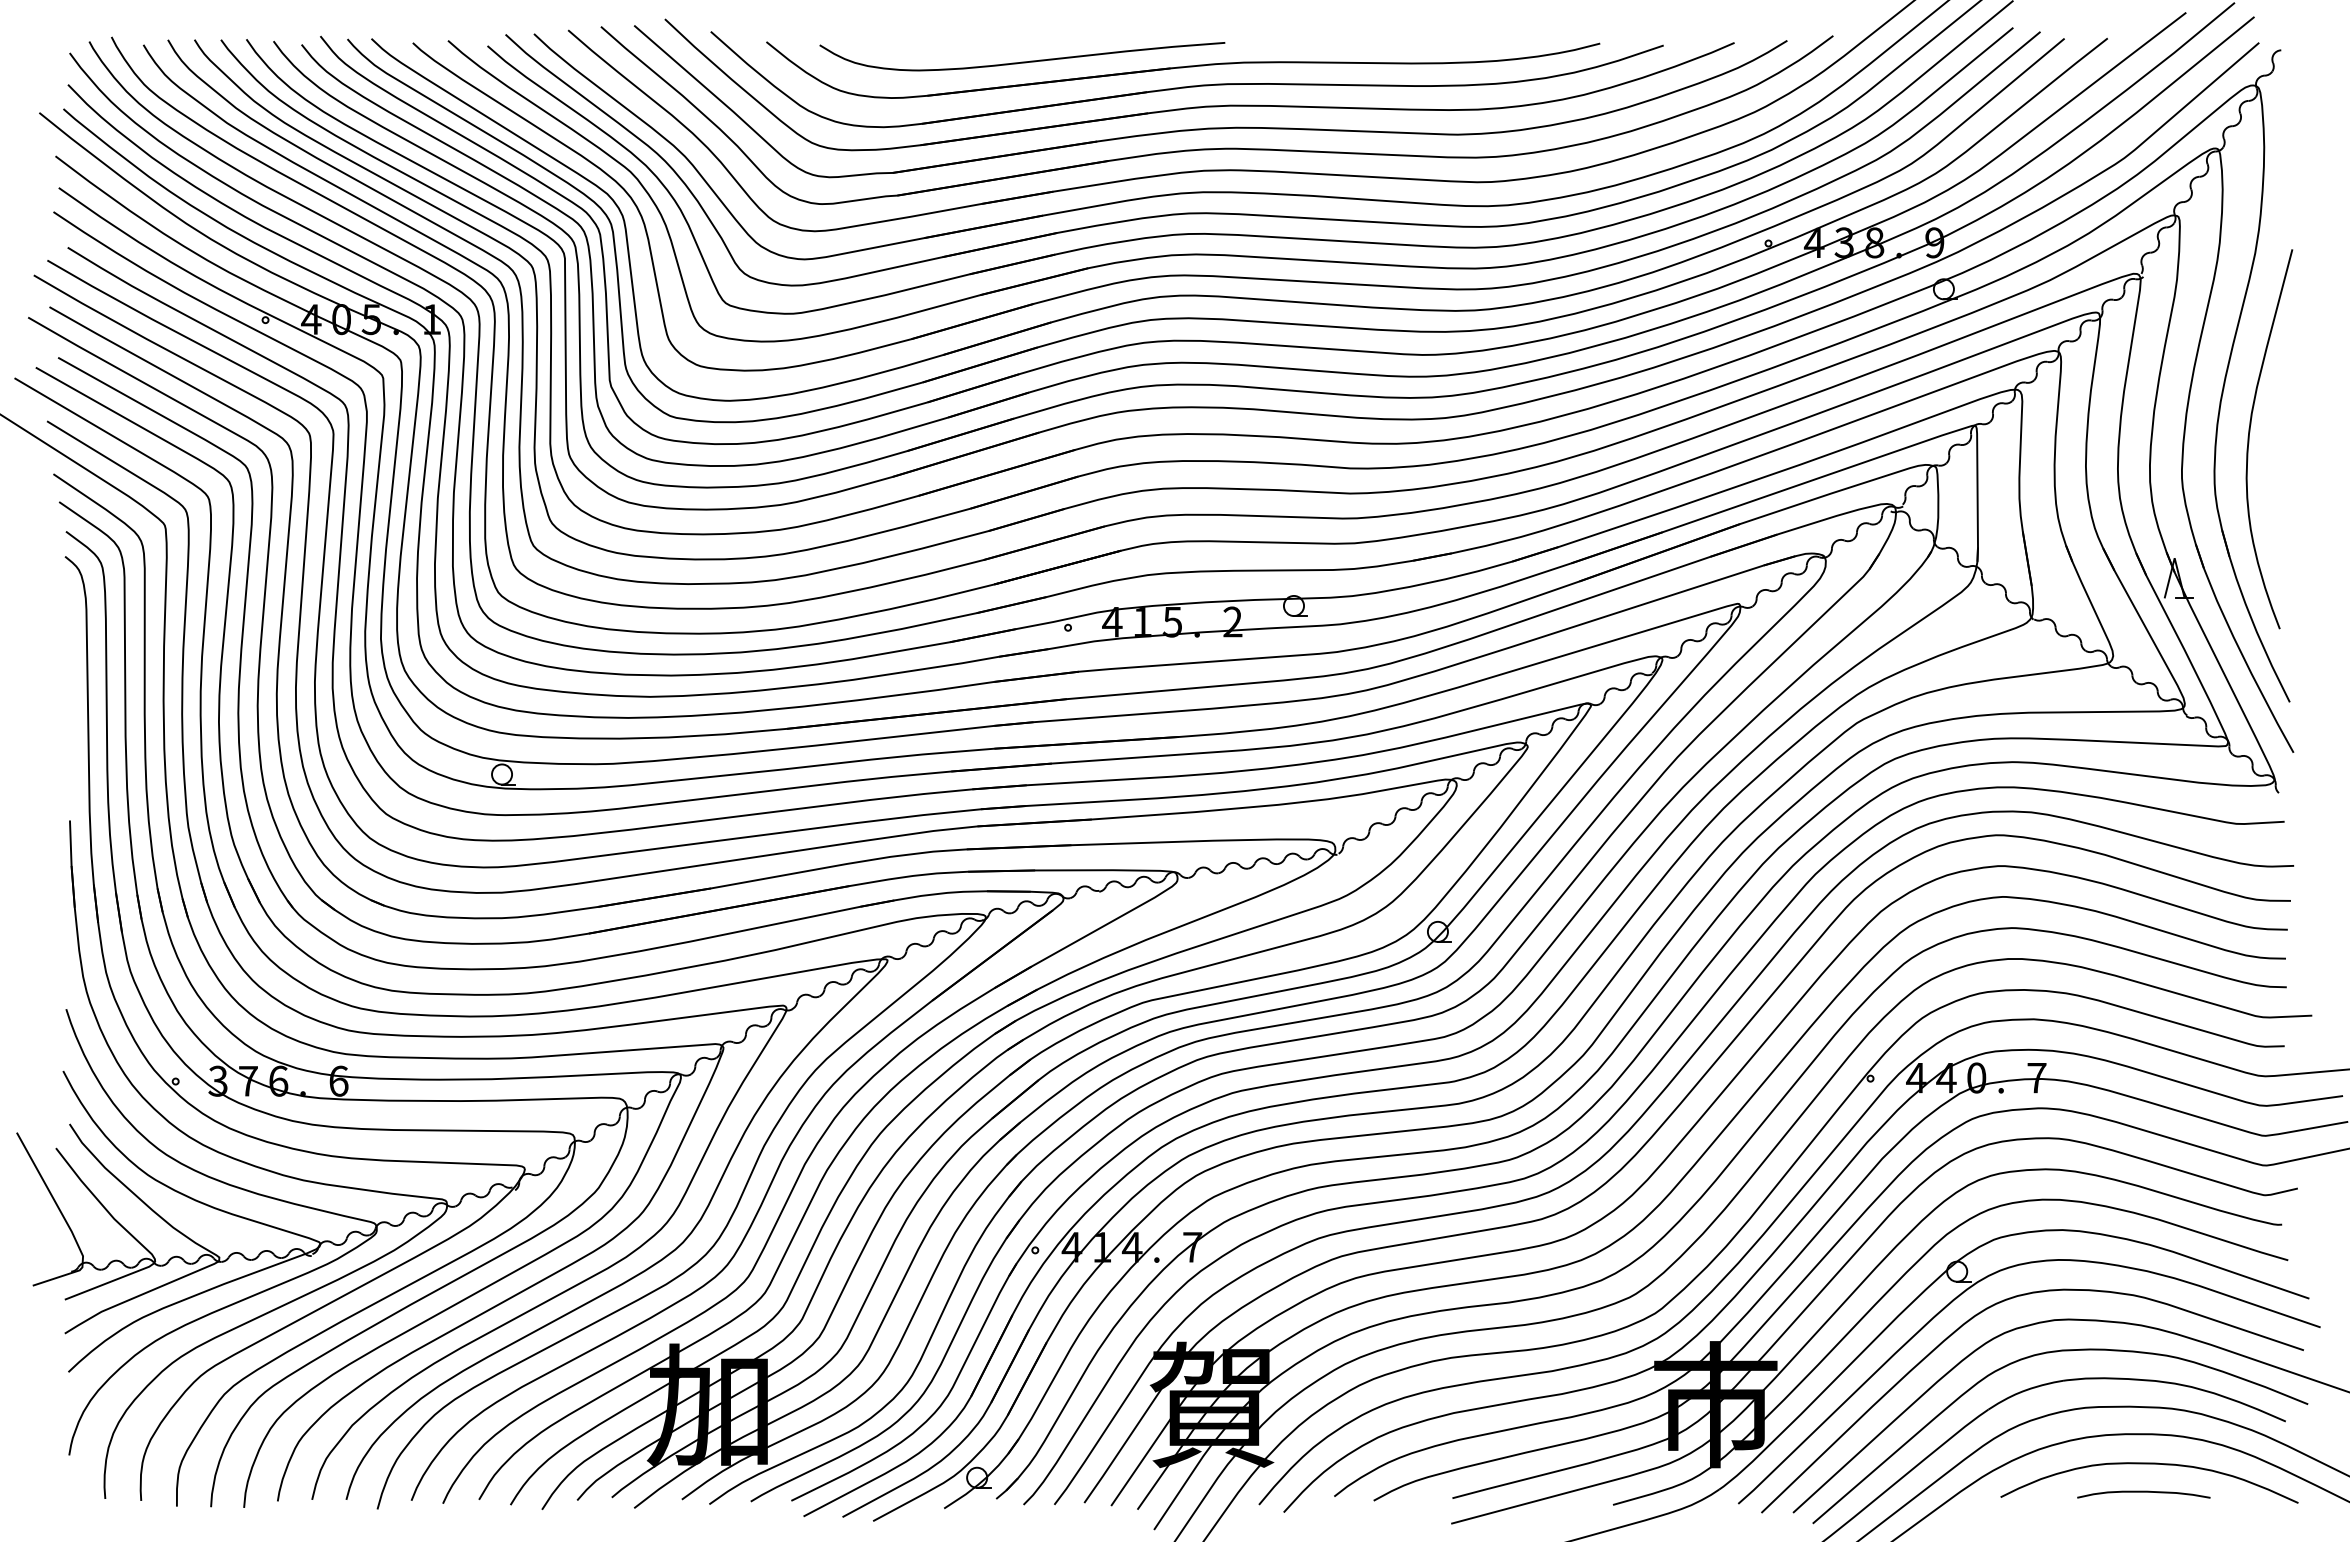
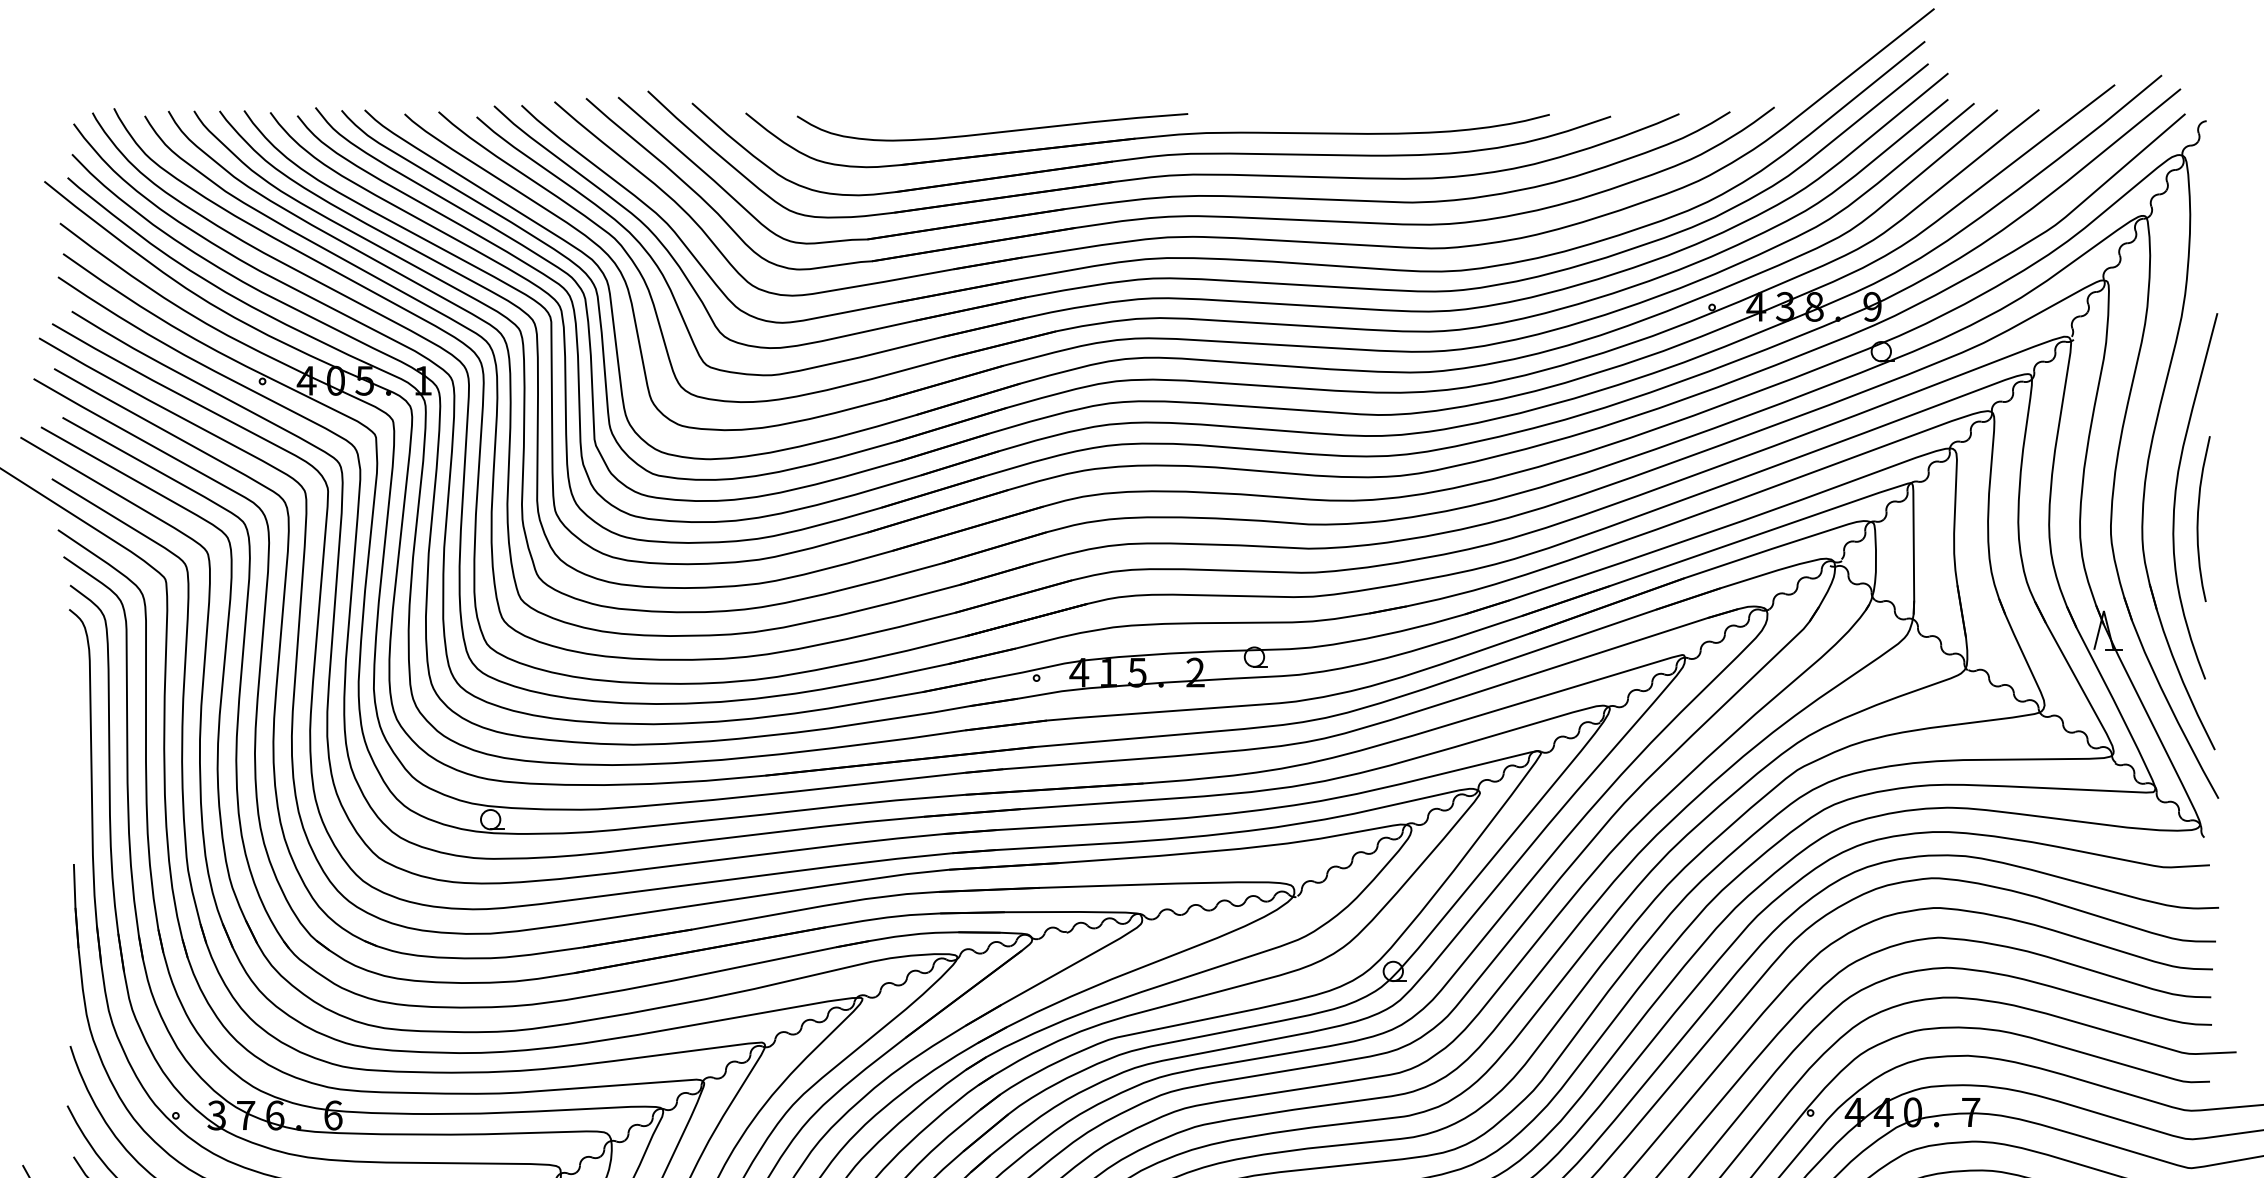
curve: (2272, 462) -> (2198, 518), added

